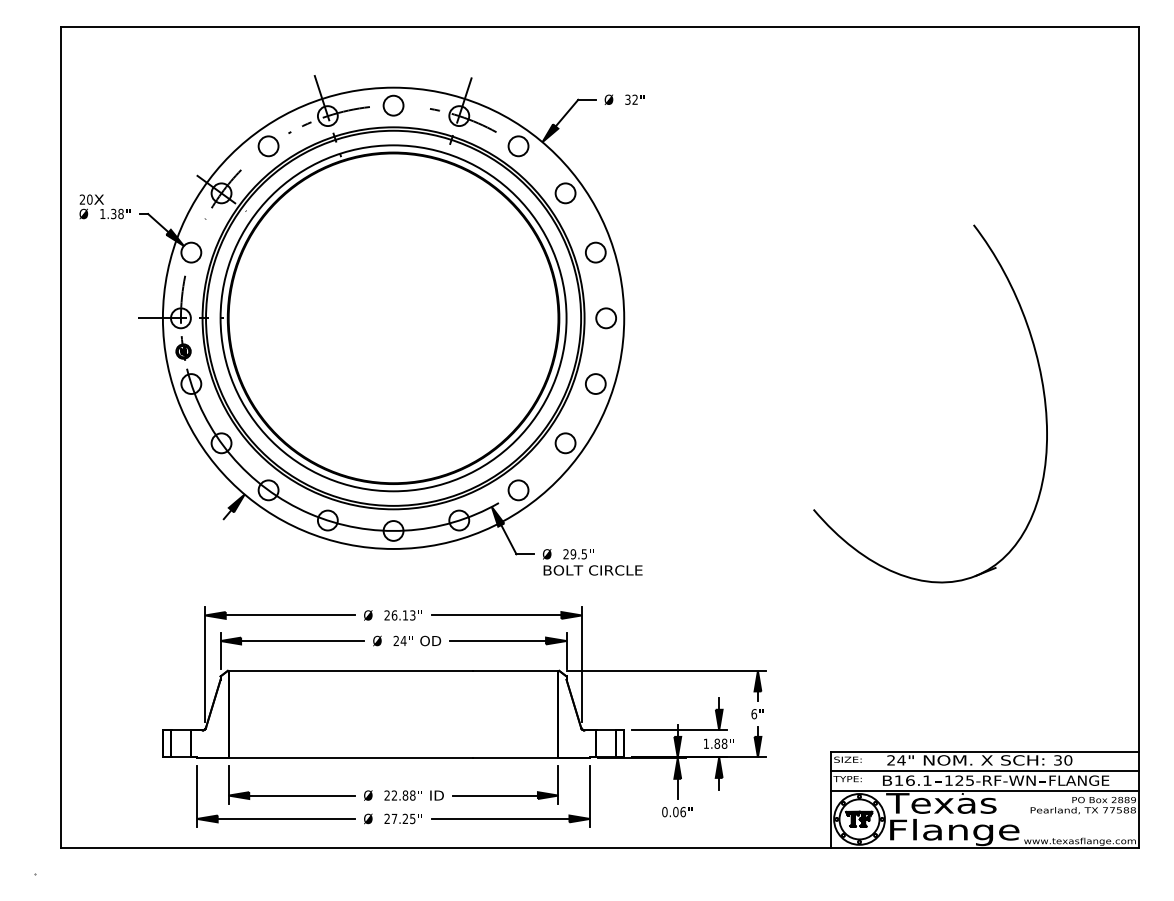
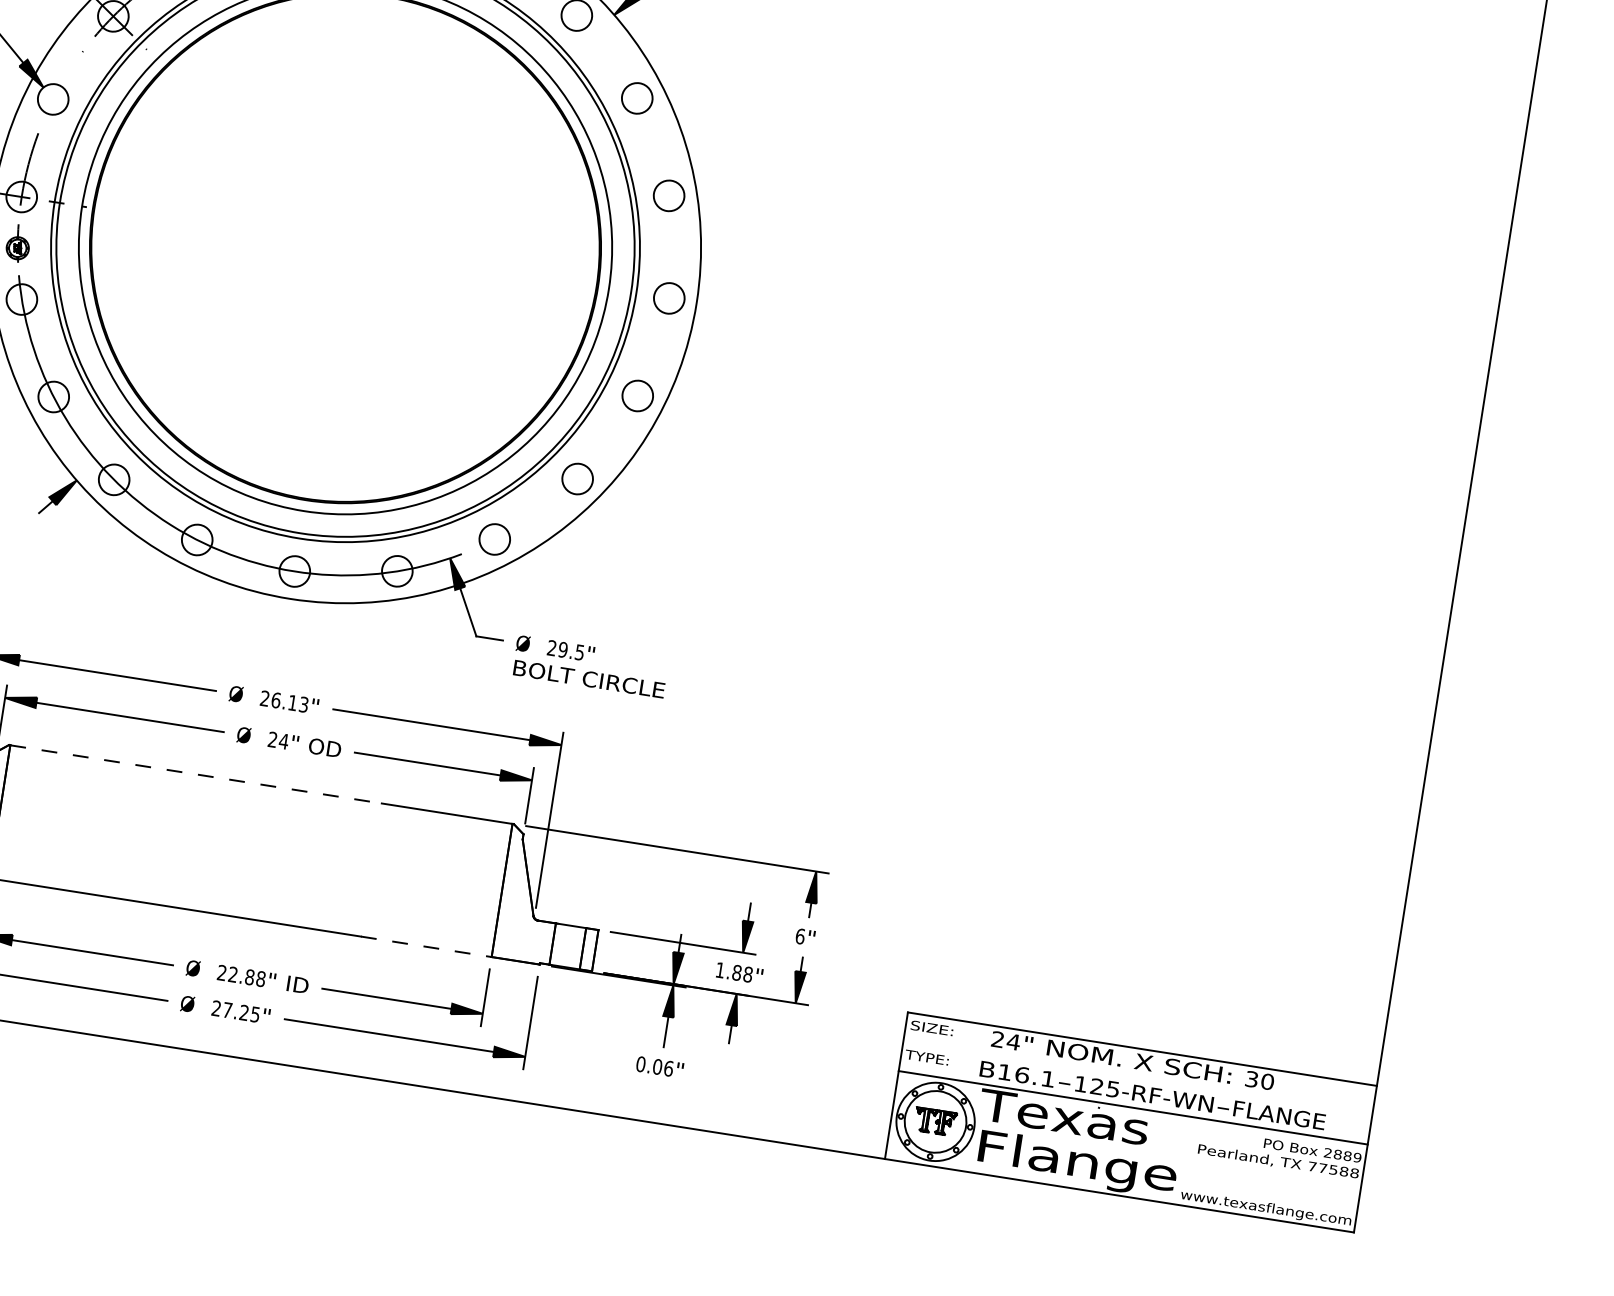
part: (1041, 384) -> (1316, 502), removed
line: (350, 670) -> (195, 773), solid -> dashed
line: (515, 758) -> (426, 947), solid -> dashed
line: (984, 771) -> (1137, 1078), removed

